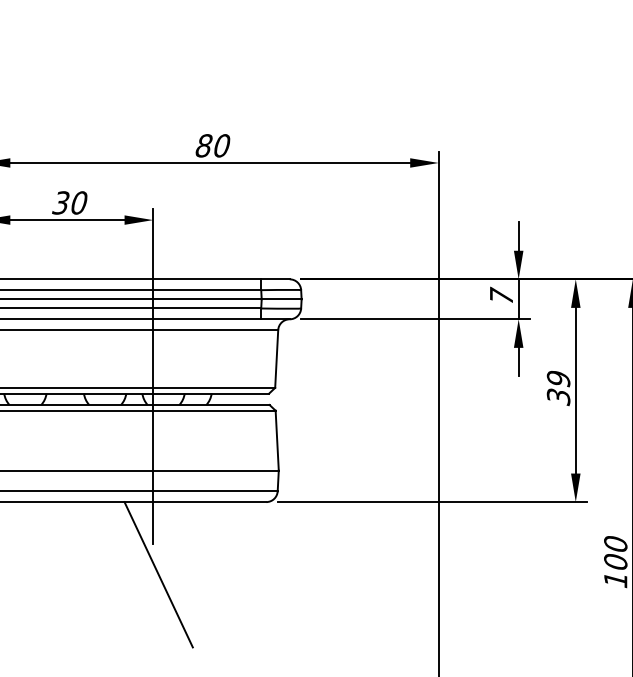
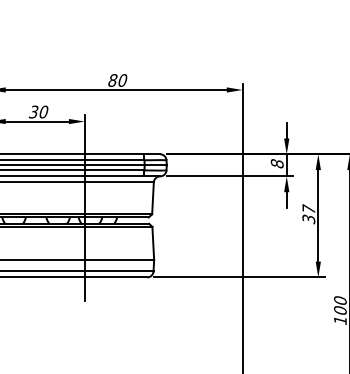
text: (500, 295) -> (276, 163), 7 -> 8
text: (558, 377) -> (308, 208), 39 -> 37
line: (158, 574) -> (87, 317), removed

